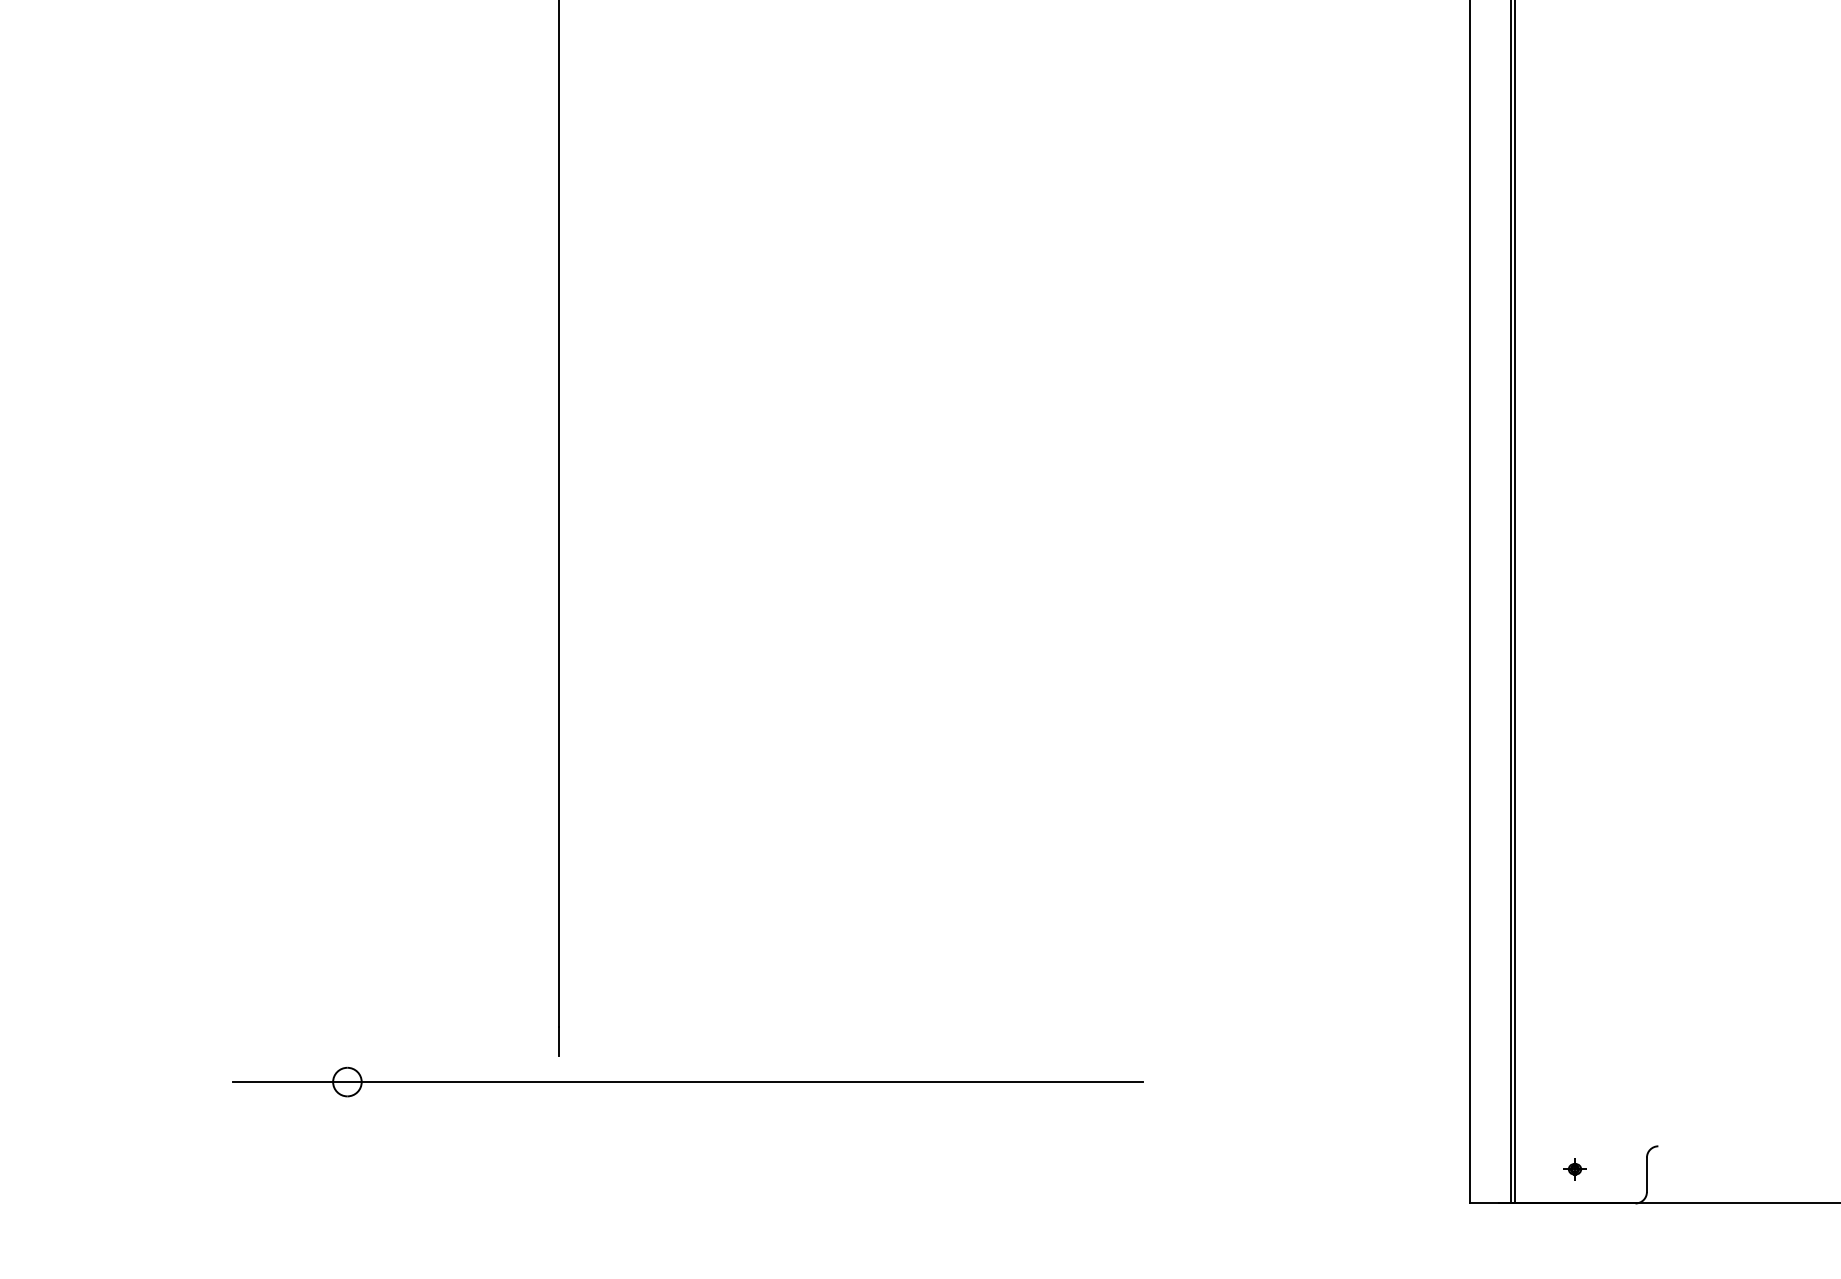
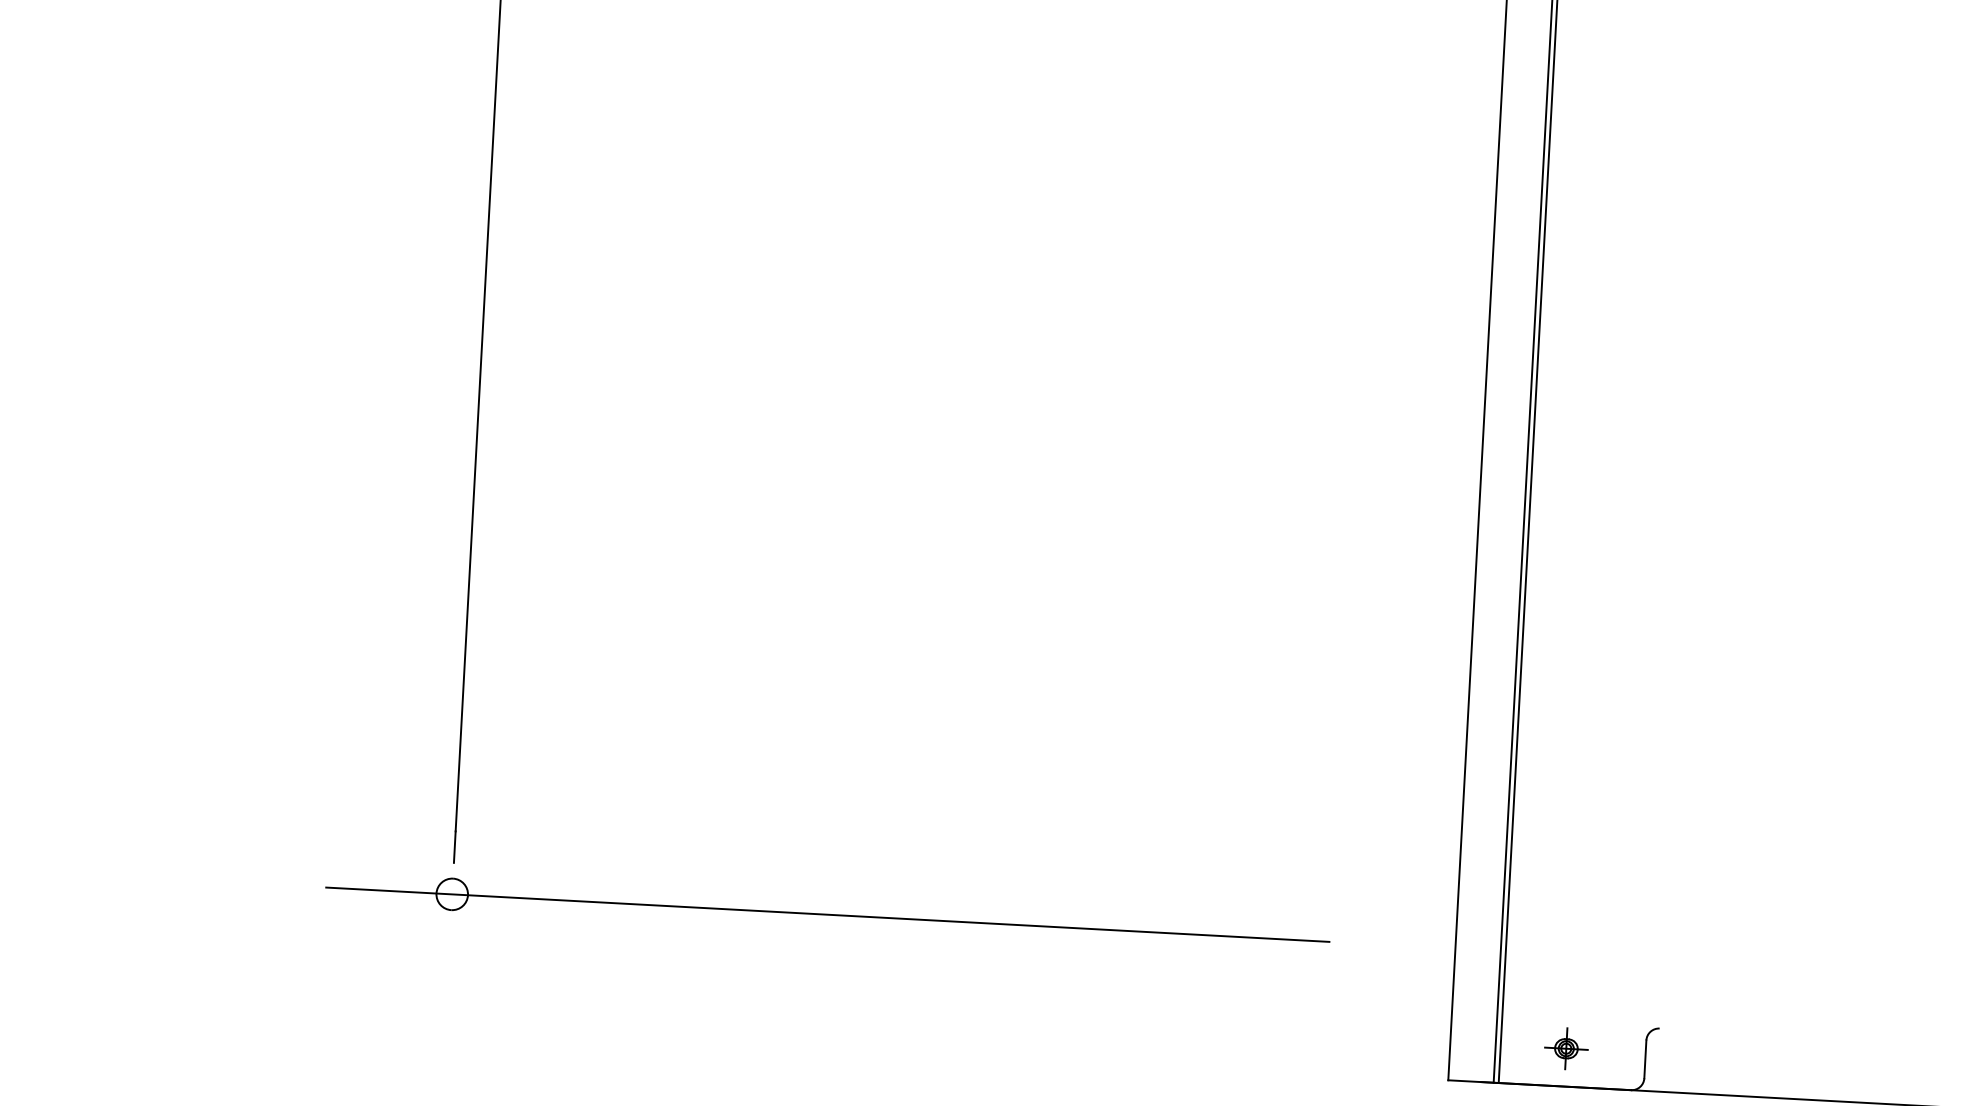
part: (687, 1081) -> (827, 914), moved
part: (1574, 1169) -> (1565, 1049), size x1.67

